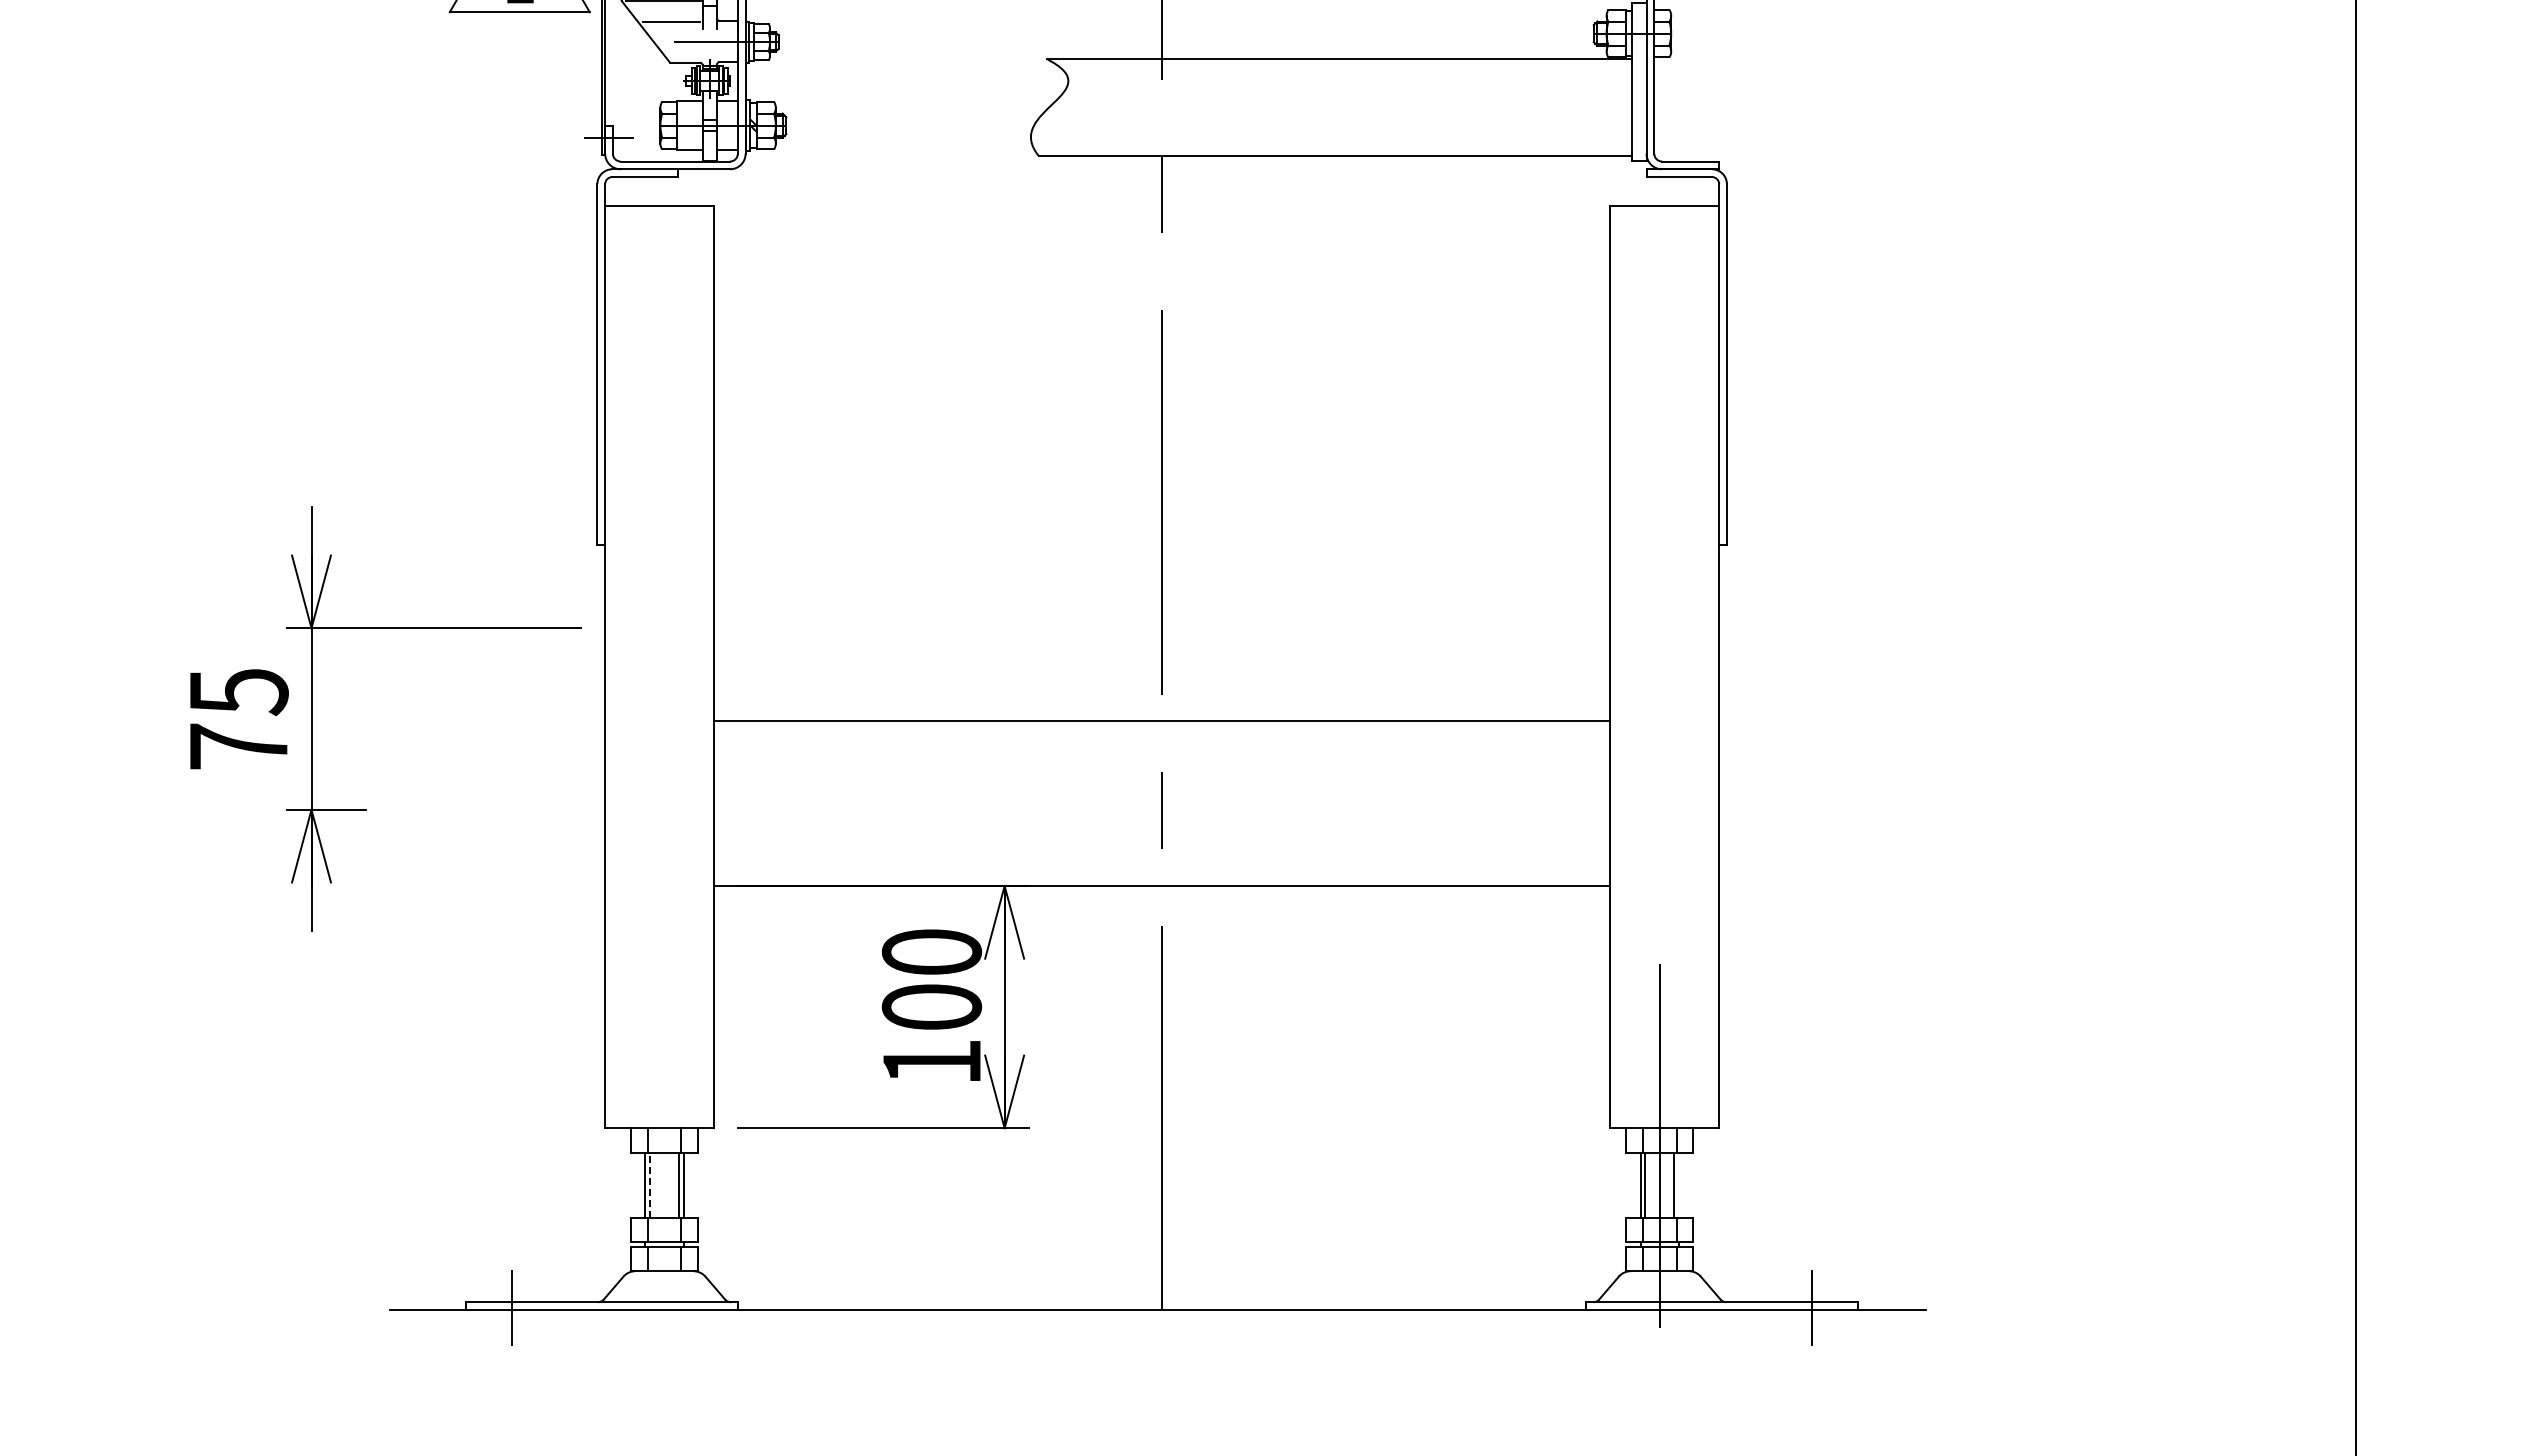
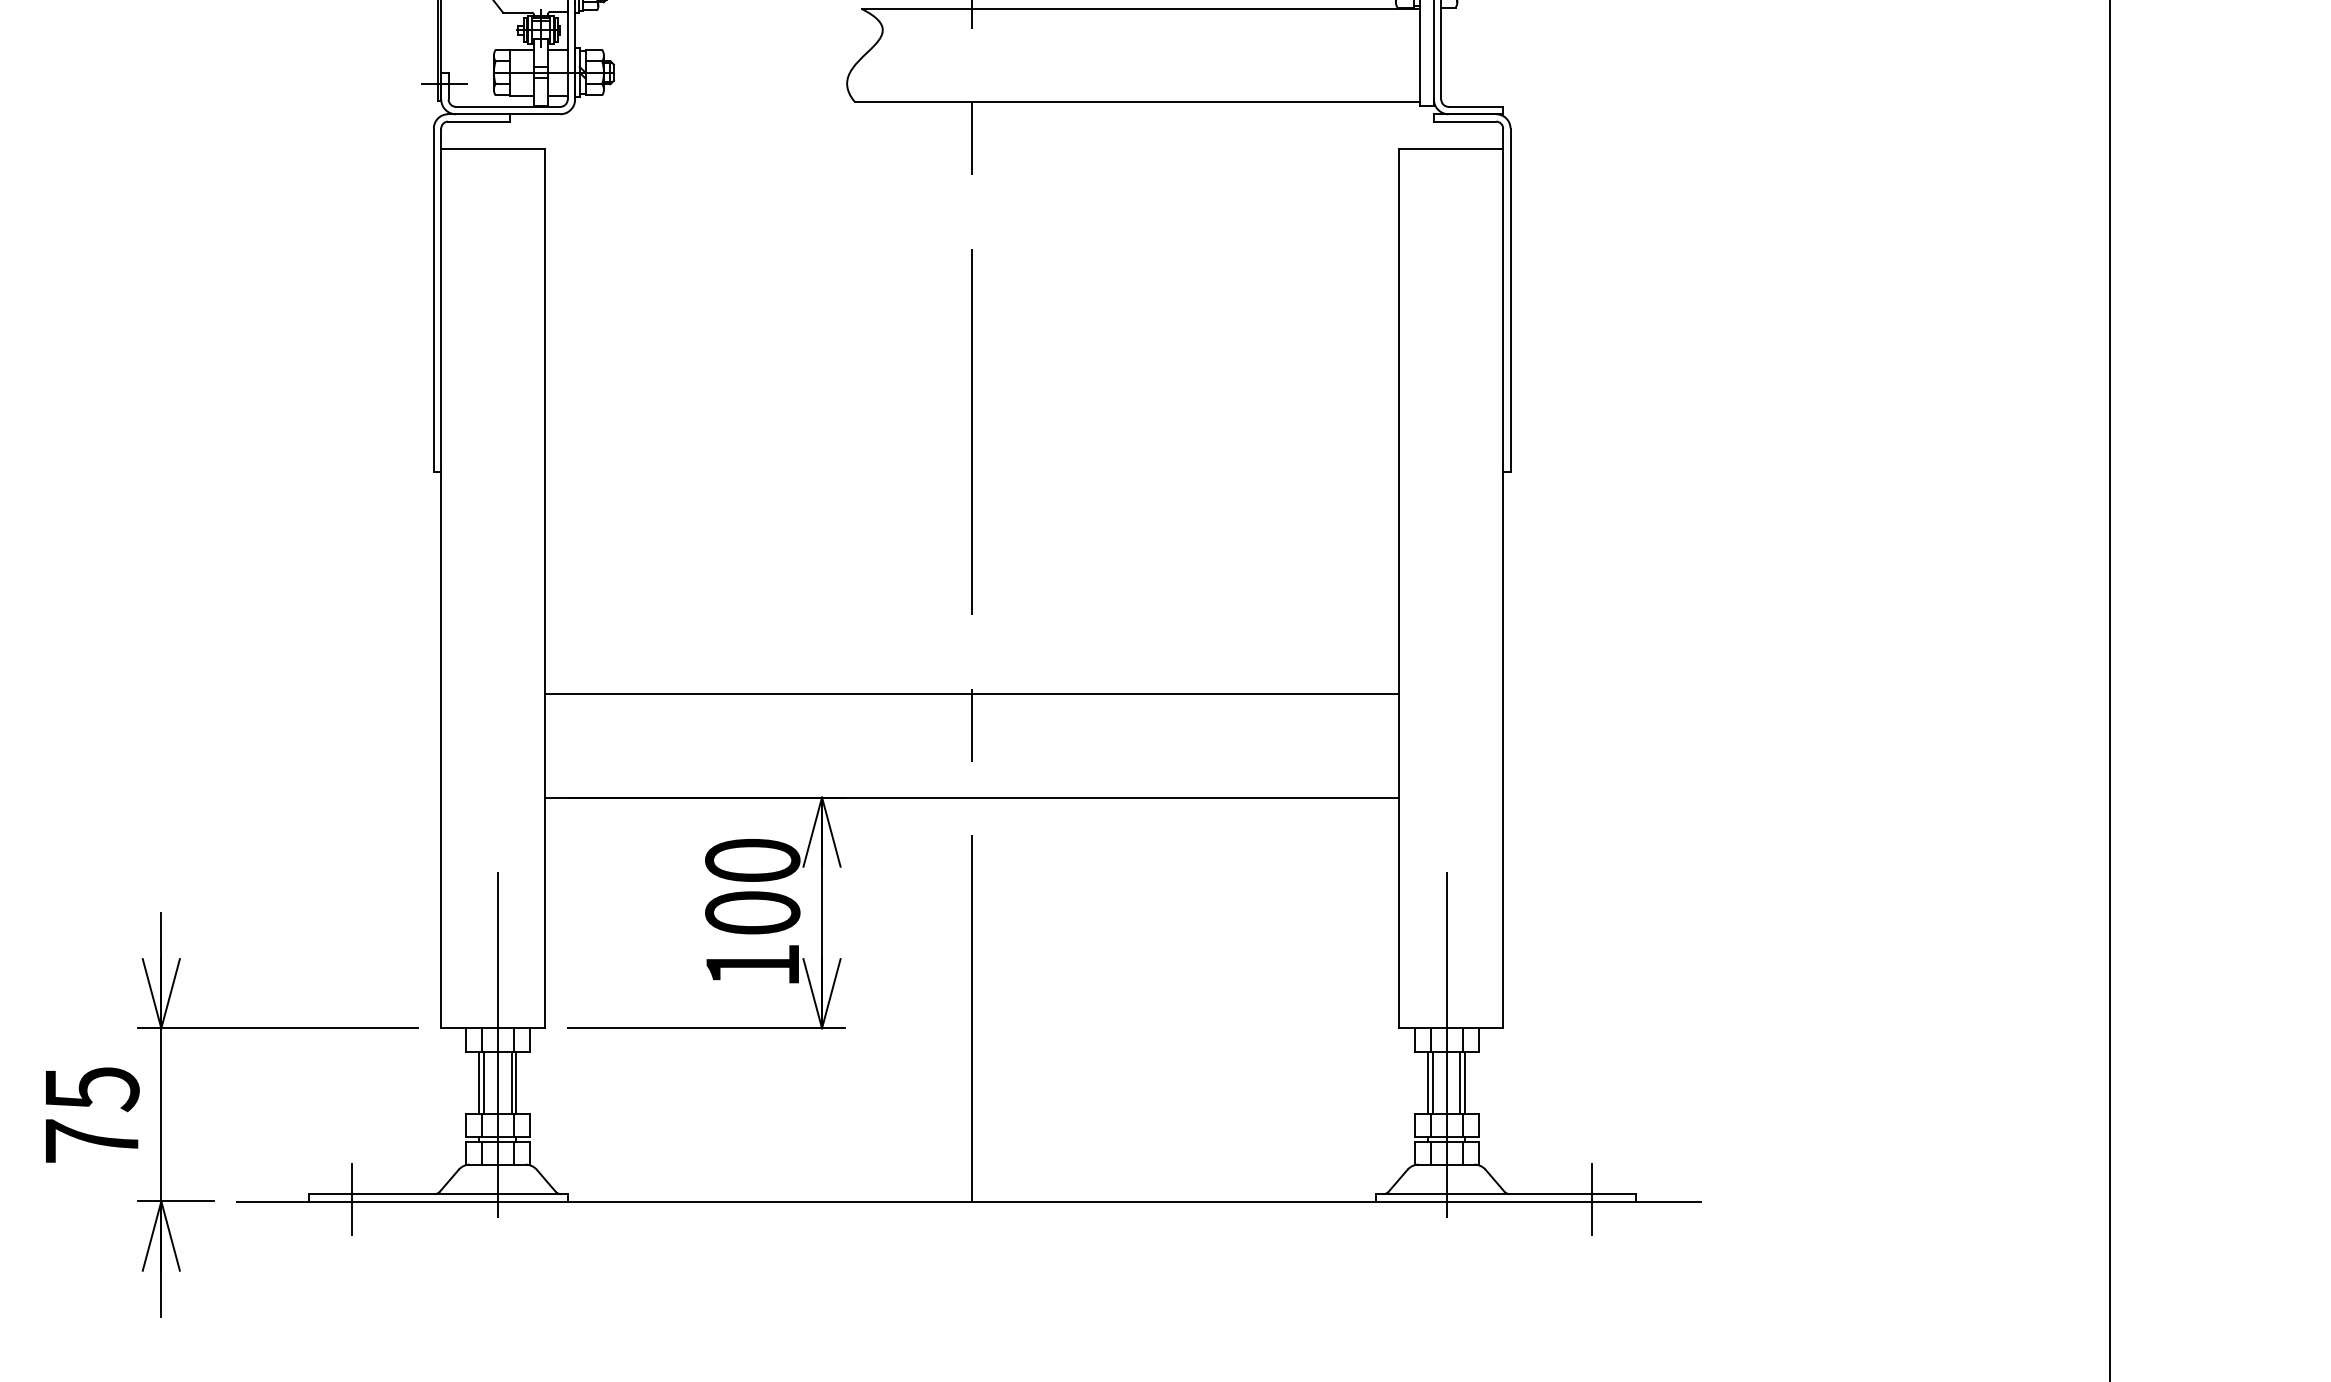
part: (312, 718) -> (162, 1114), moved
line: (1162, 721) -> (972, 694), moved
line: (664, 1145) -> (497, 1044), added
line: (1679, 1184) -> (1465, 1081), added
line: (649, 1185) -> (483, 1082), dashed -> solid

